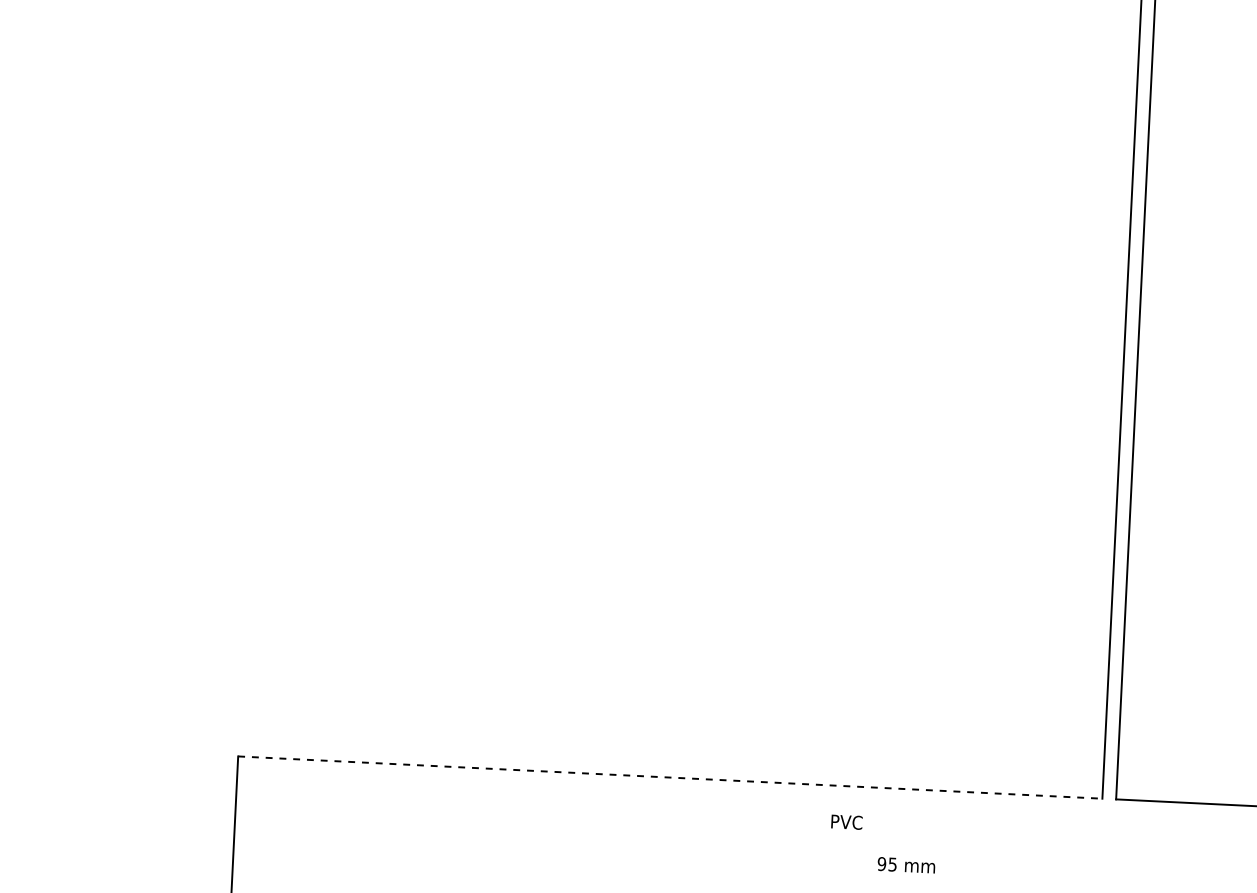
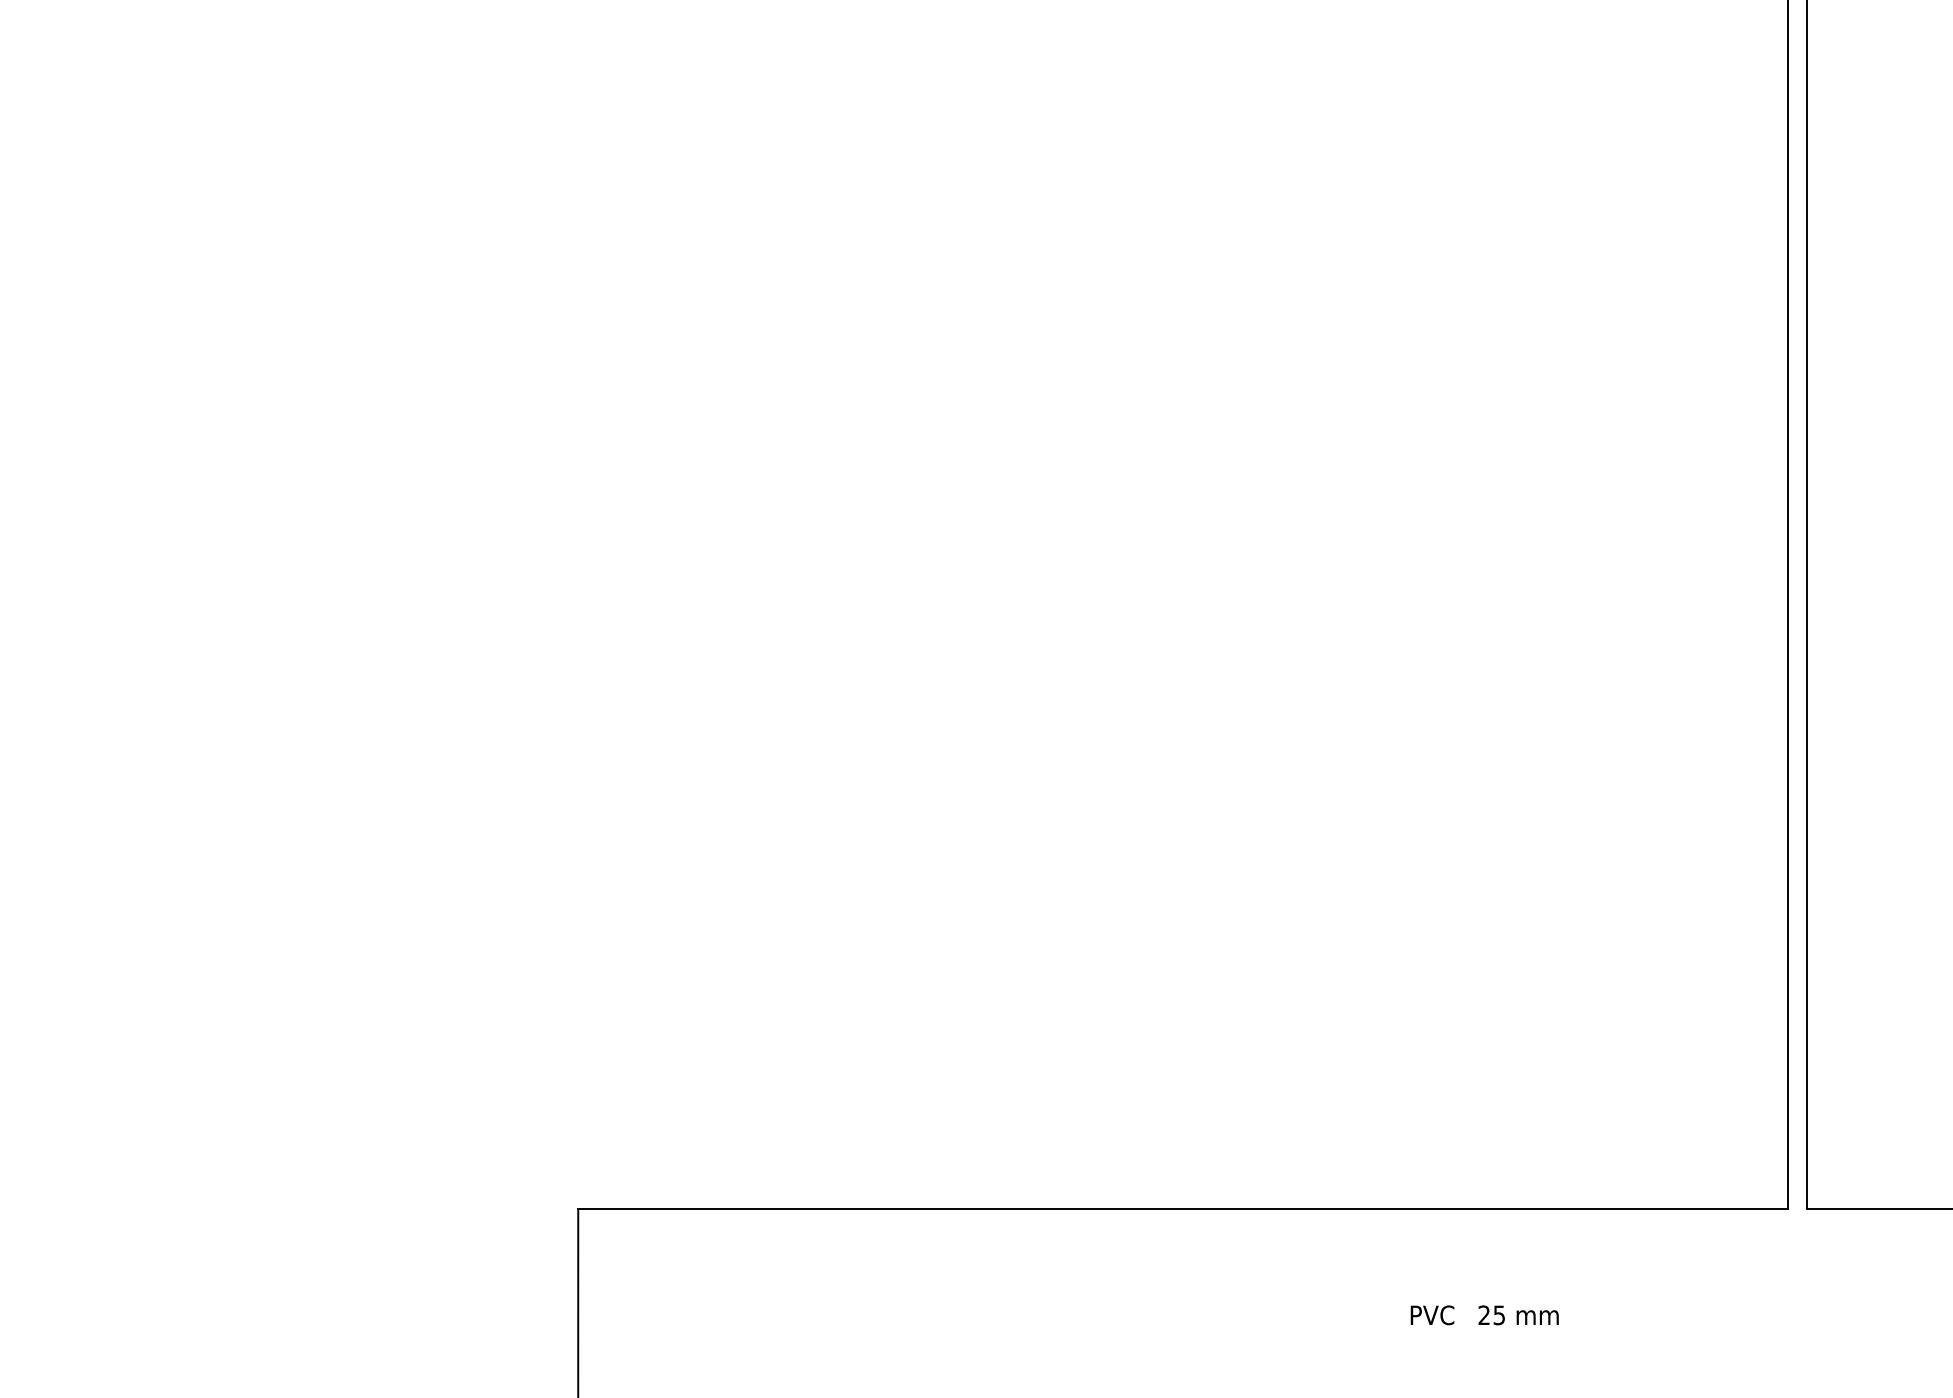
line: (669, 777) -> (1182, 1209), dashed -> solid
text: (846, 822) -> (1432, 1315), moved
text: (882, 864) -> (1484, 1315), 95 -> 25

